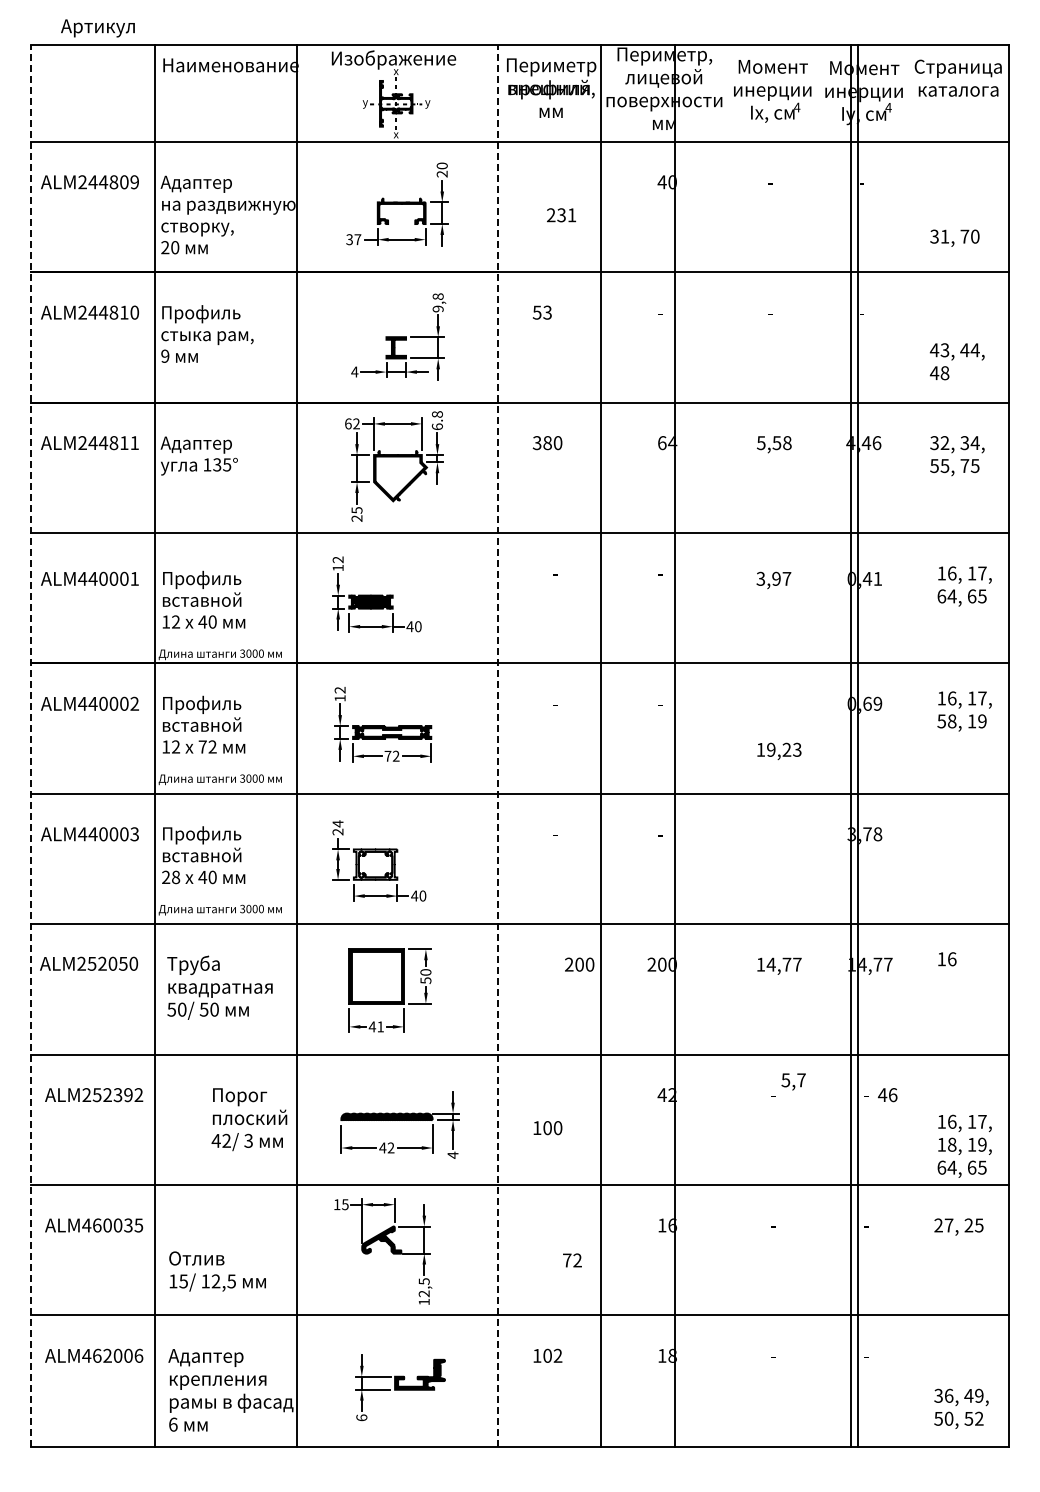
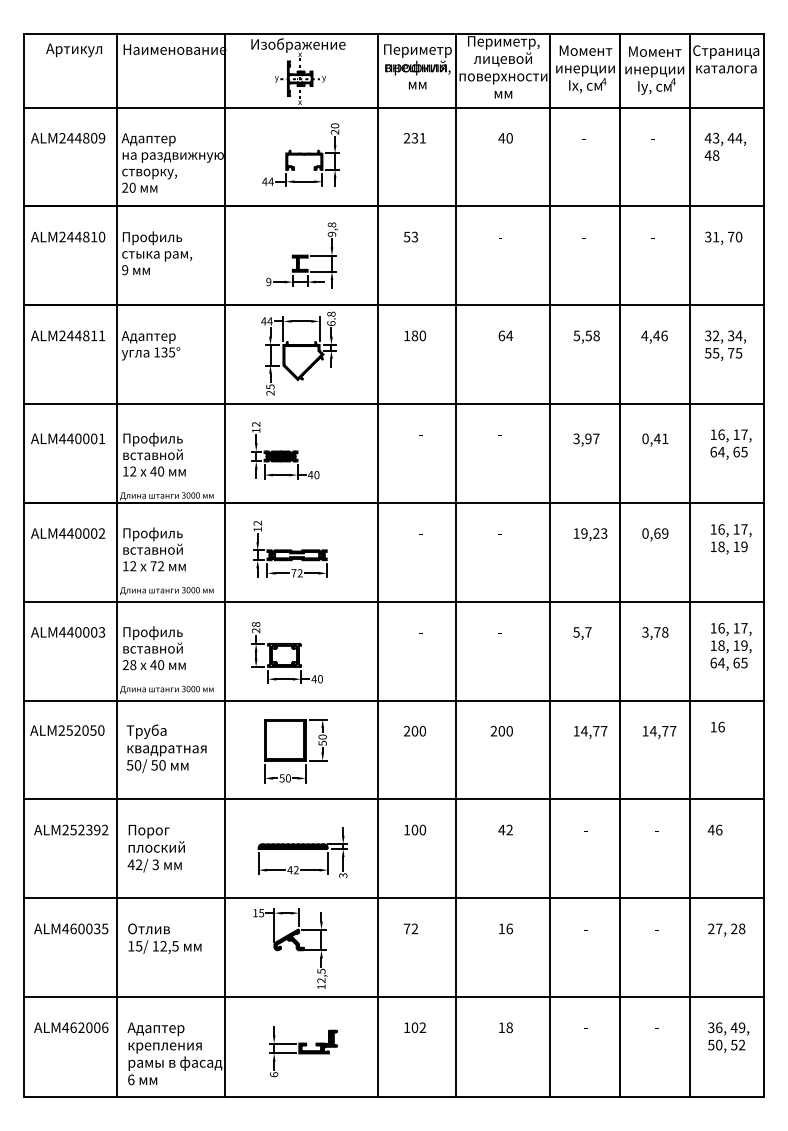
text: (97, 28) -> (73, 50), moved
text: (561, 215) -> (414, 138), moved
text: (954, 237) -> (723, 237), moved
text: (353, 239) -> (267, 181), 37 -> 44
text: (956, 361) -> (724, 146), moved
text: (354, 371) -> (268, 281), 4 -> 9
text: (352, 423) -> (267, 321), 62 -> 44
text: (536, 443) -> (406, 336), 380 -> 180
text: (941, 721) -> (713, 546), 58, -> 18,
line: (31, 745) -> (23, 565), dashed -> solid
line: (498, 745) -> (377, 565), dashed -> solid
line: (675, 745) -> (550, 565), moved
line: (850, 745) -> (620, 565), moved
line: (857, 745) -> (689, 565), moved
text: (779, 750) -> (590, 534), moved
text: (337, 823) -> (255, 624), 24 -> 28
text: (579, 964) -> (414, 731), moved
text: (376, 1026) -> (285, 778), 41 -> 50
text: (793, 1081) -> (582, 633), moved
text: (887, 1095) -> (714, 830), moved
text: (249, 1119) -> (156, 848), moved
text: (547, 1128) -> (414, 830), moved
text: (964, 1145) -> (730, 646), moved
text: (452, 1154) -> (342, 875), 4 -> 3
text: (978, 1225) -> (741, 928), 25 -> 28
text: (572, 1260) -> (411, 928), moved
text: (217, 1271) -> (164, 938), moved
text: (961, 1408) -> (728, 1037), moved

